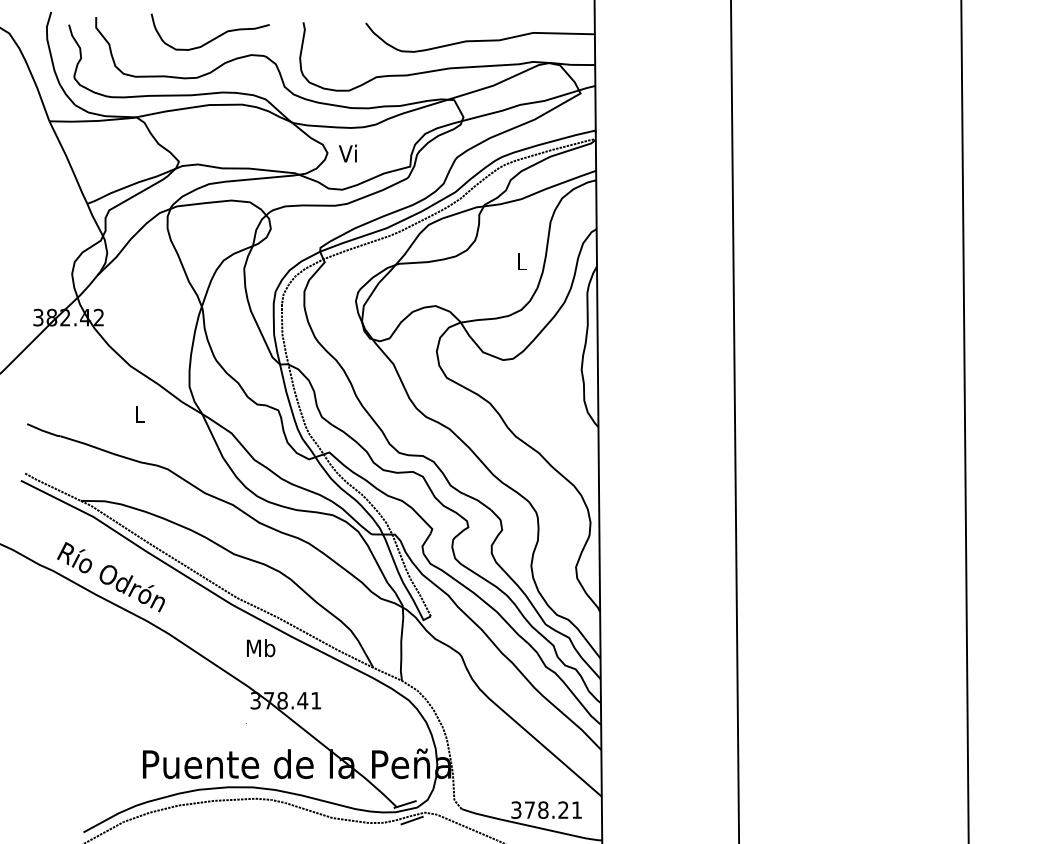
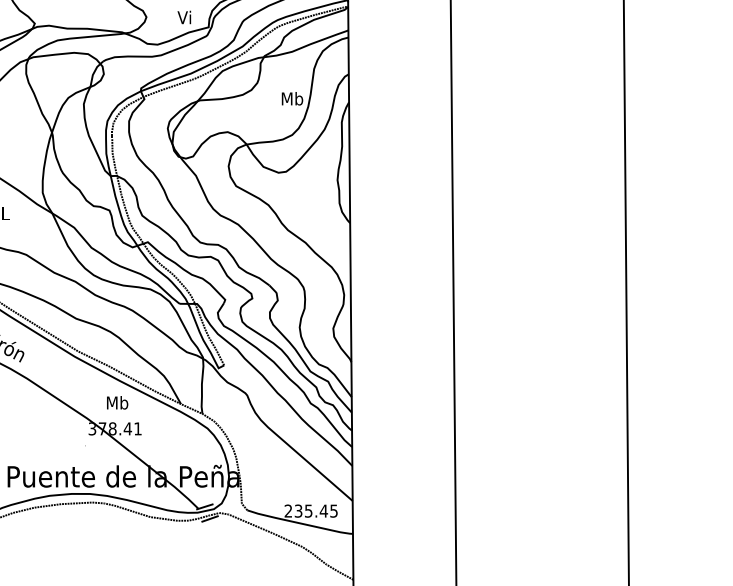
text: (347, 153) -> (184, 17), moved
text: (521, 261) -> (292, 98), L -> Mb
text: (261, 648) -> (117, 403), moved
text: (546, 809) -> (311, 510), 378.21 -> 235.45

